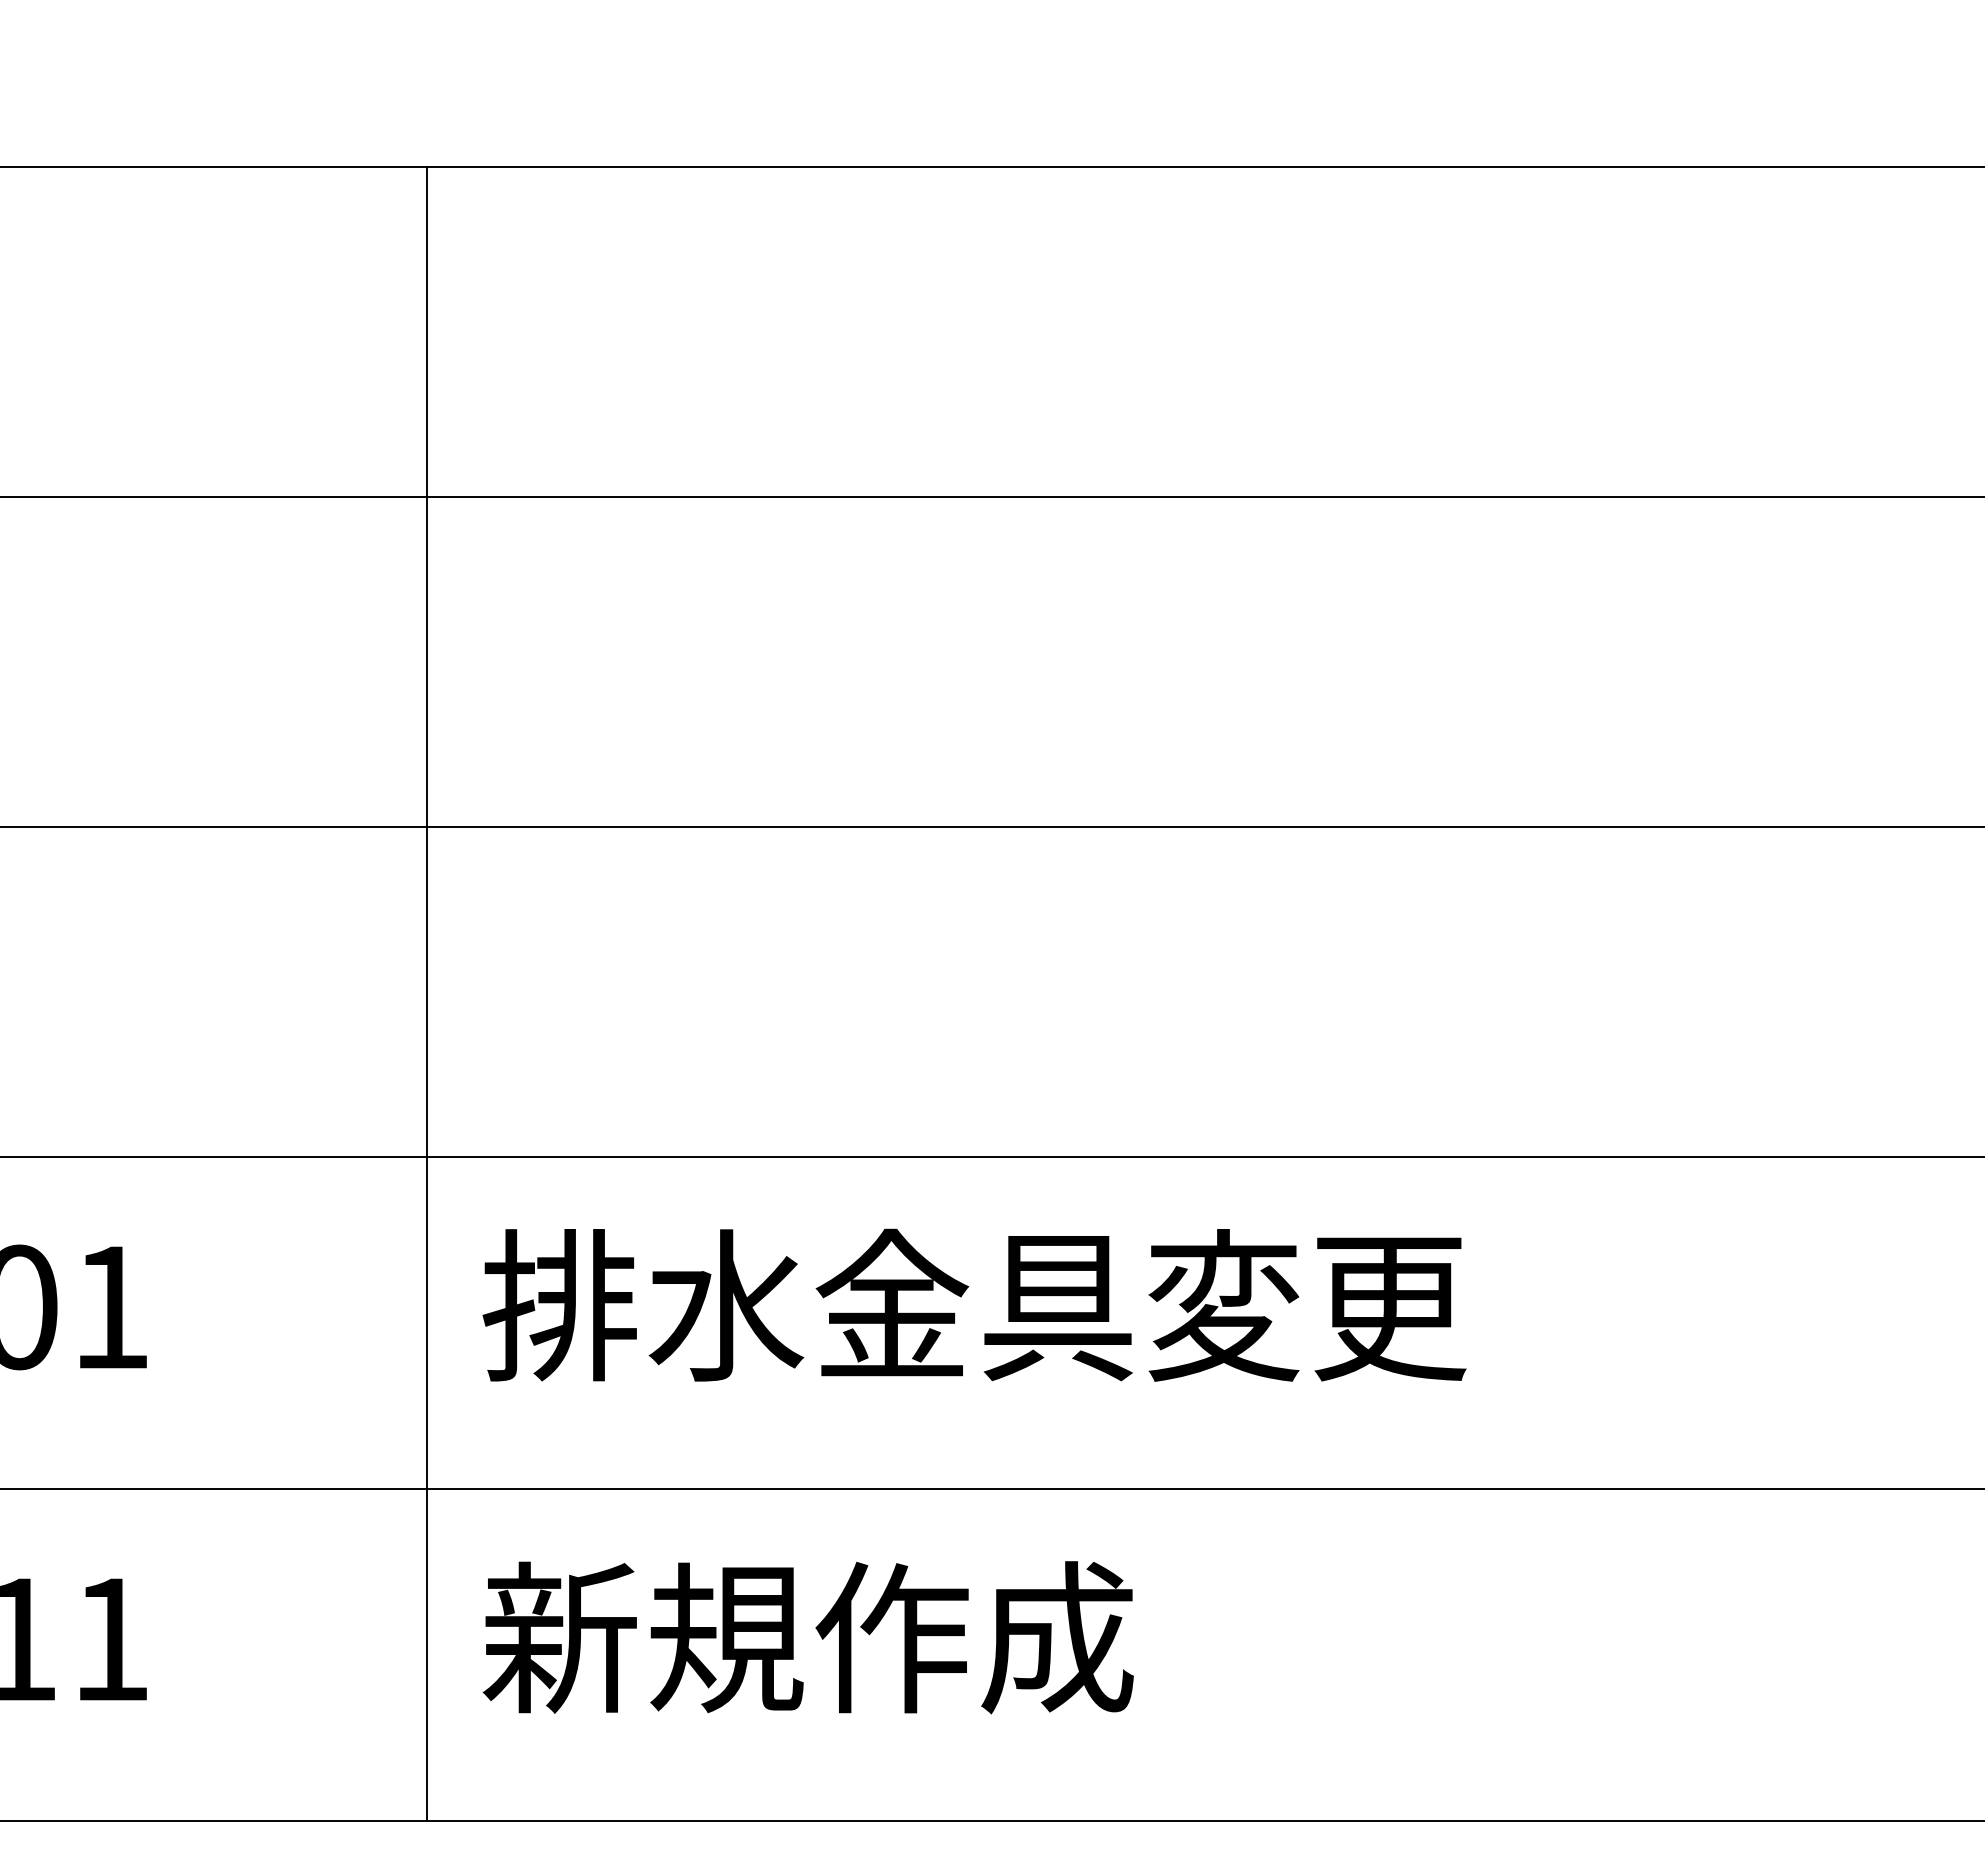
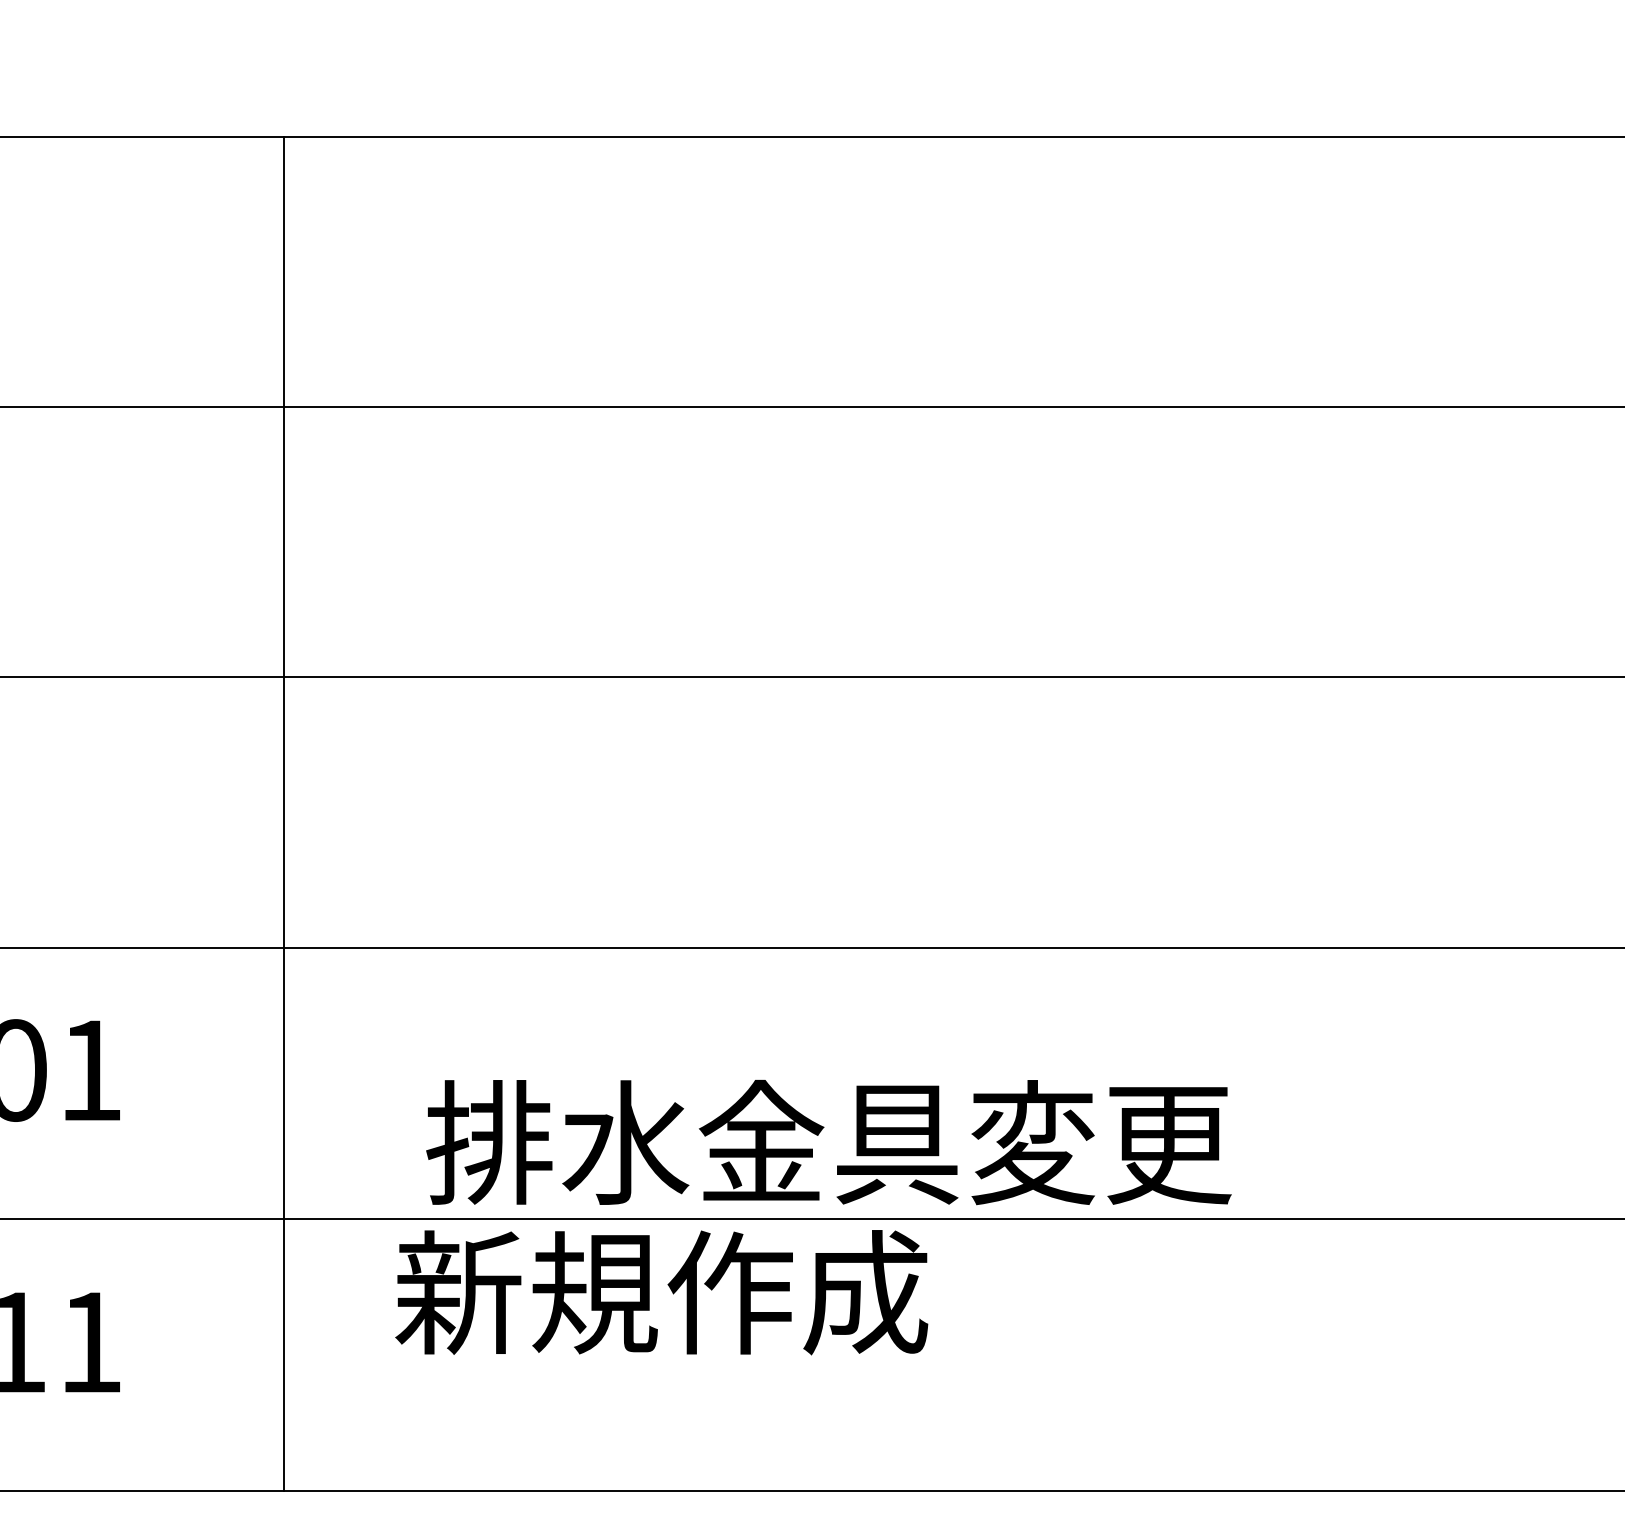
line: (426, 994) -> (284, 814), moved
text: (974, 1304) -> (828, 1141), moved
text: (807, 1637) -> (661, 1292), moved

